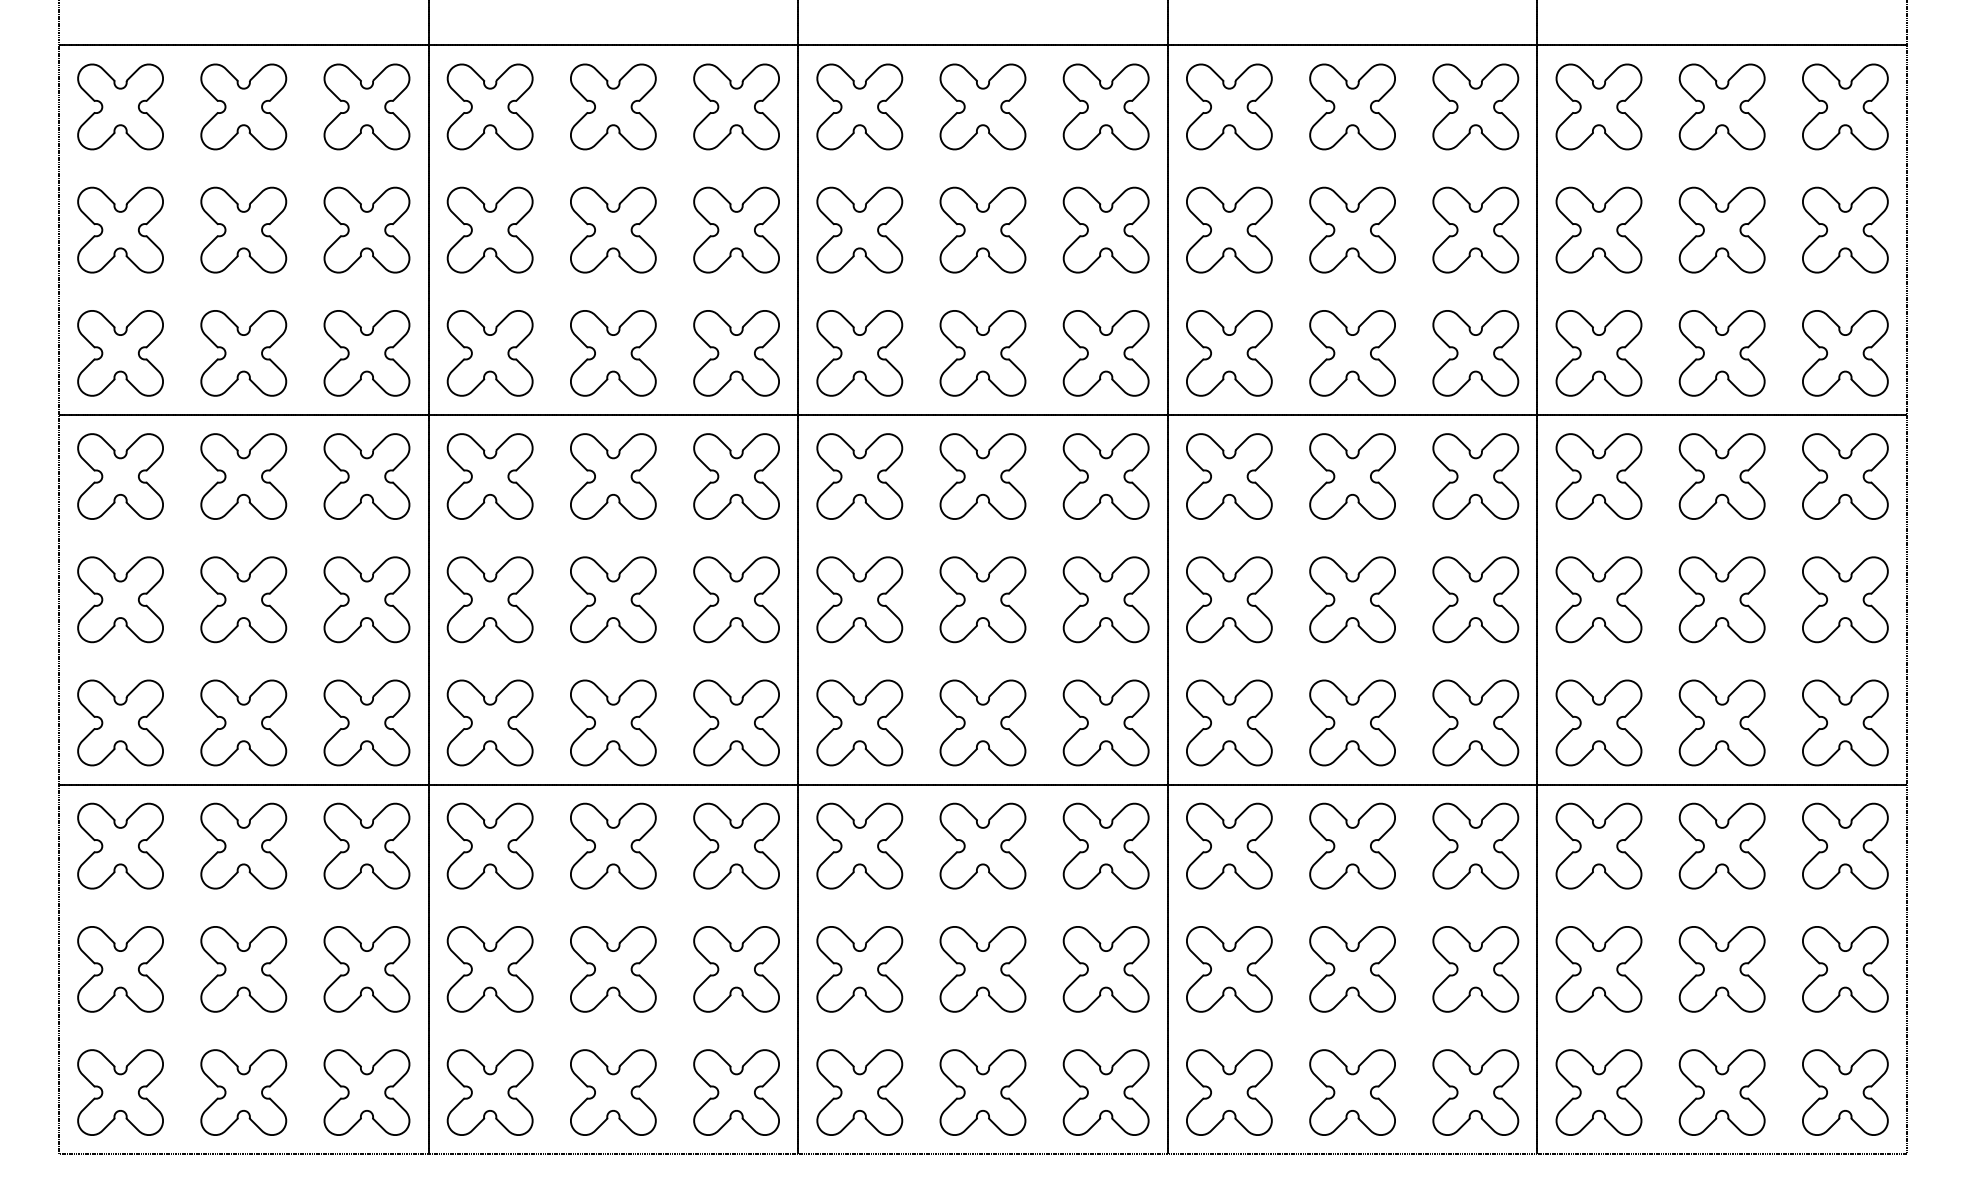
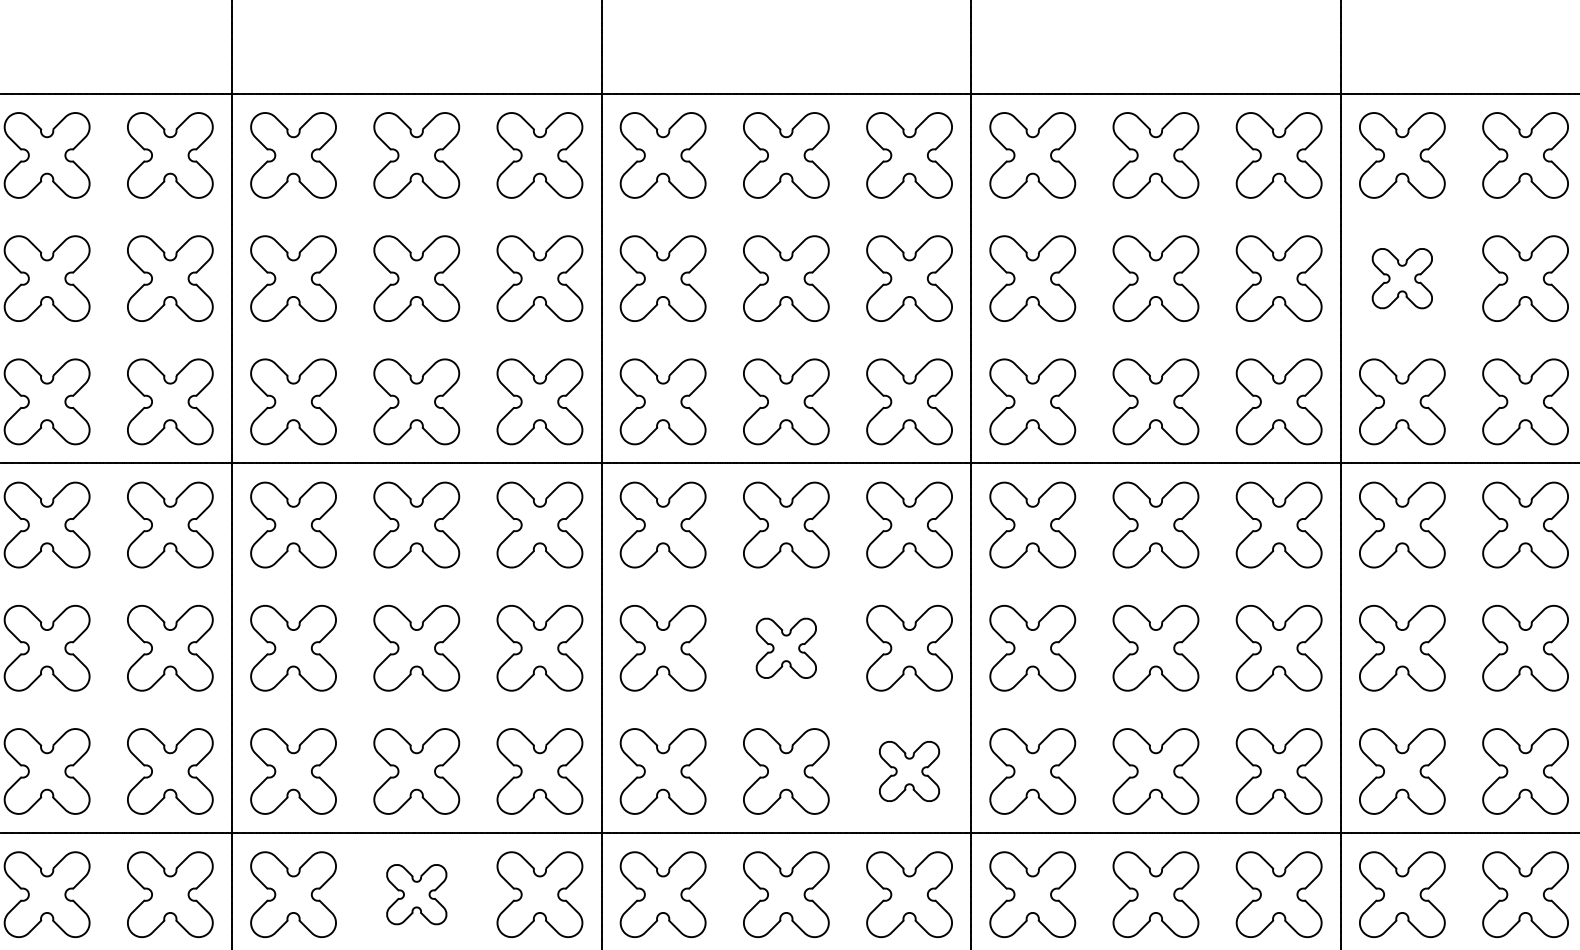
part: (1598, 229) -> (1401, 278), size x0.7
part: (982, 599) -> (785, 648), size x0.7
part: (1105, 722) -> (908, 771), size x0.7
part: (613, 845) -> (416, 894), size x0.7

